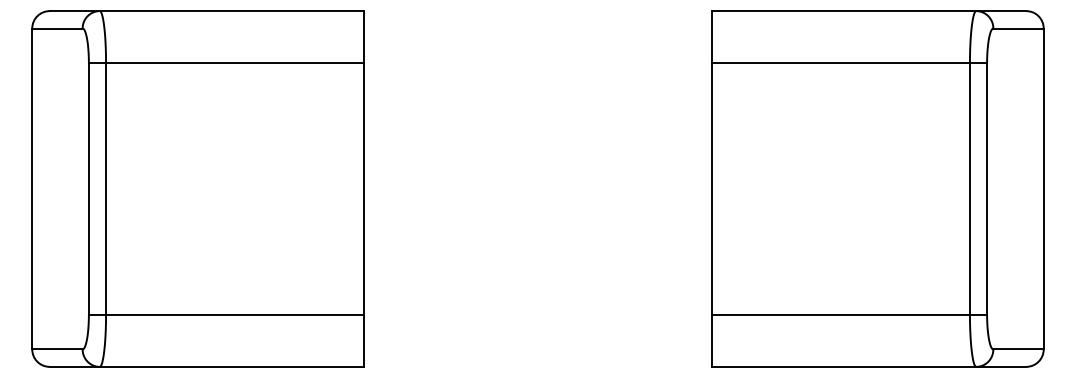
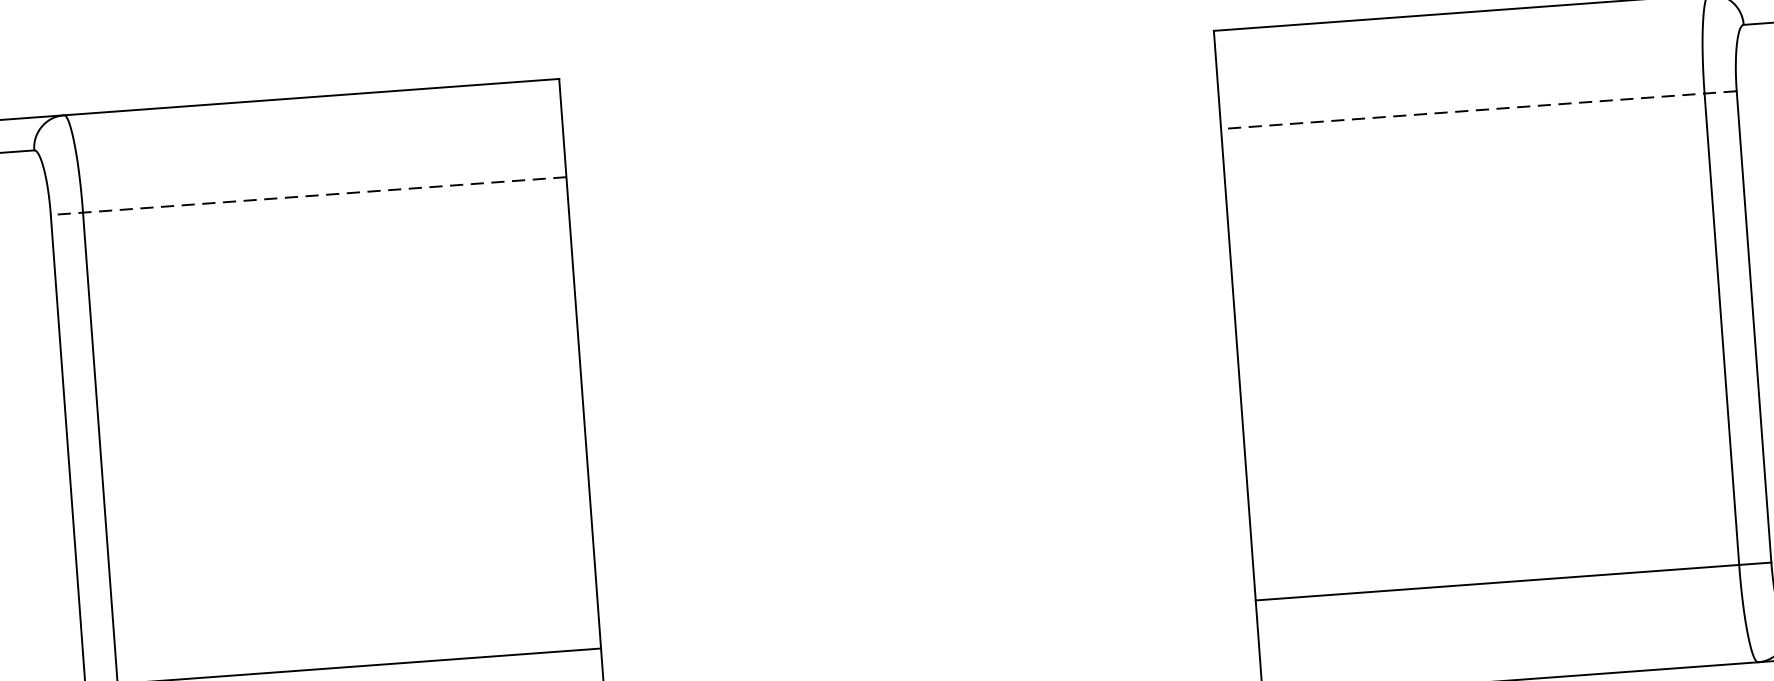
line: (225, 63) -> (307, 196), solid -> dashed
line: (849, 63) -> (1478, 110), solid -> dashed

